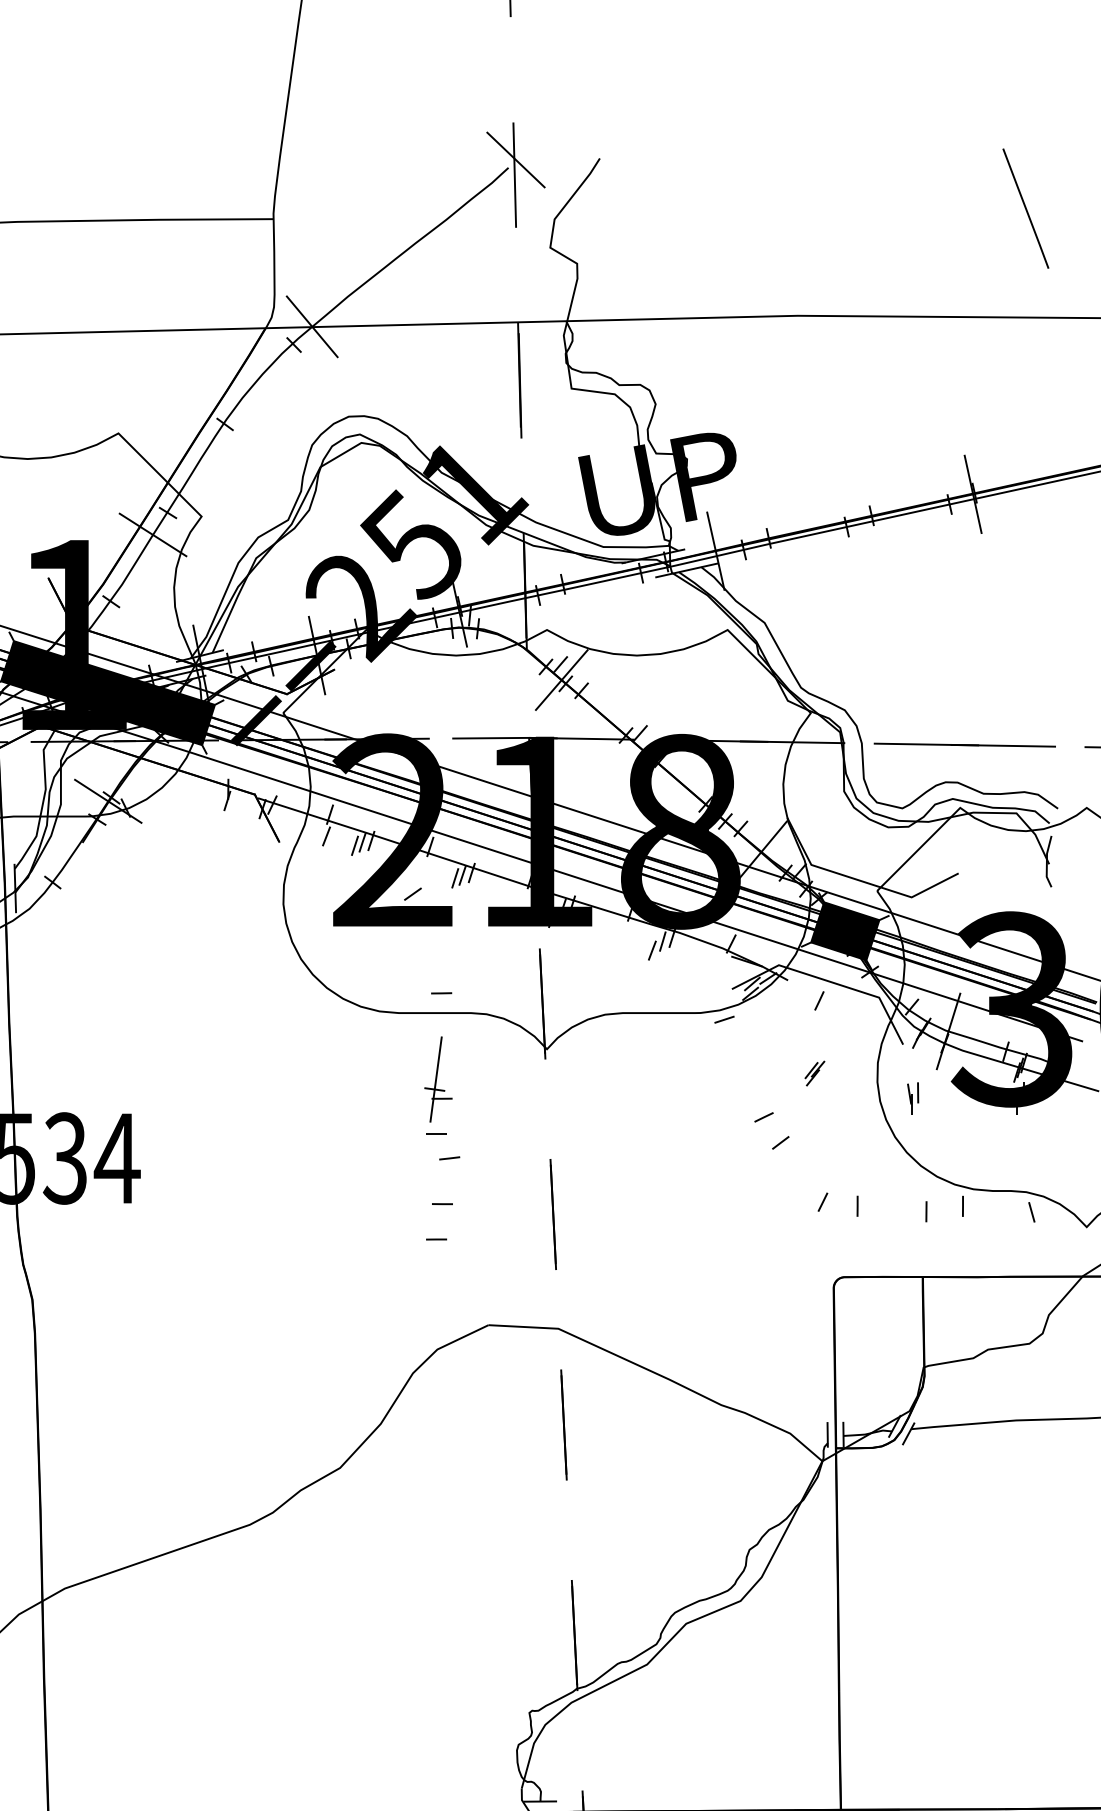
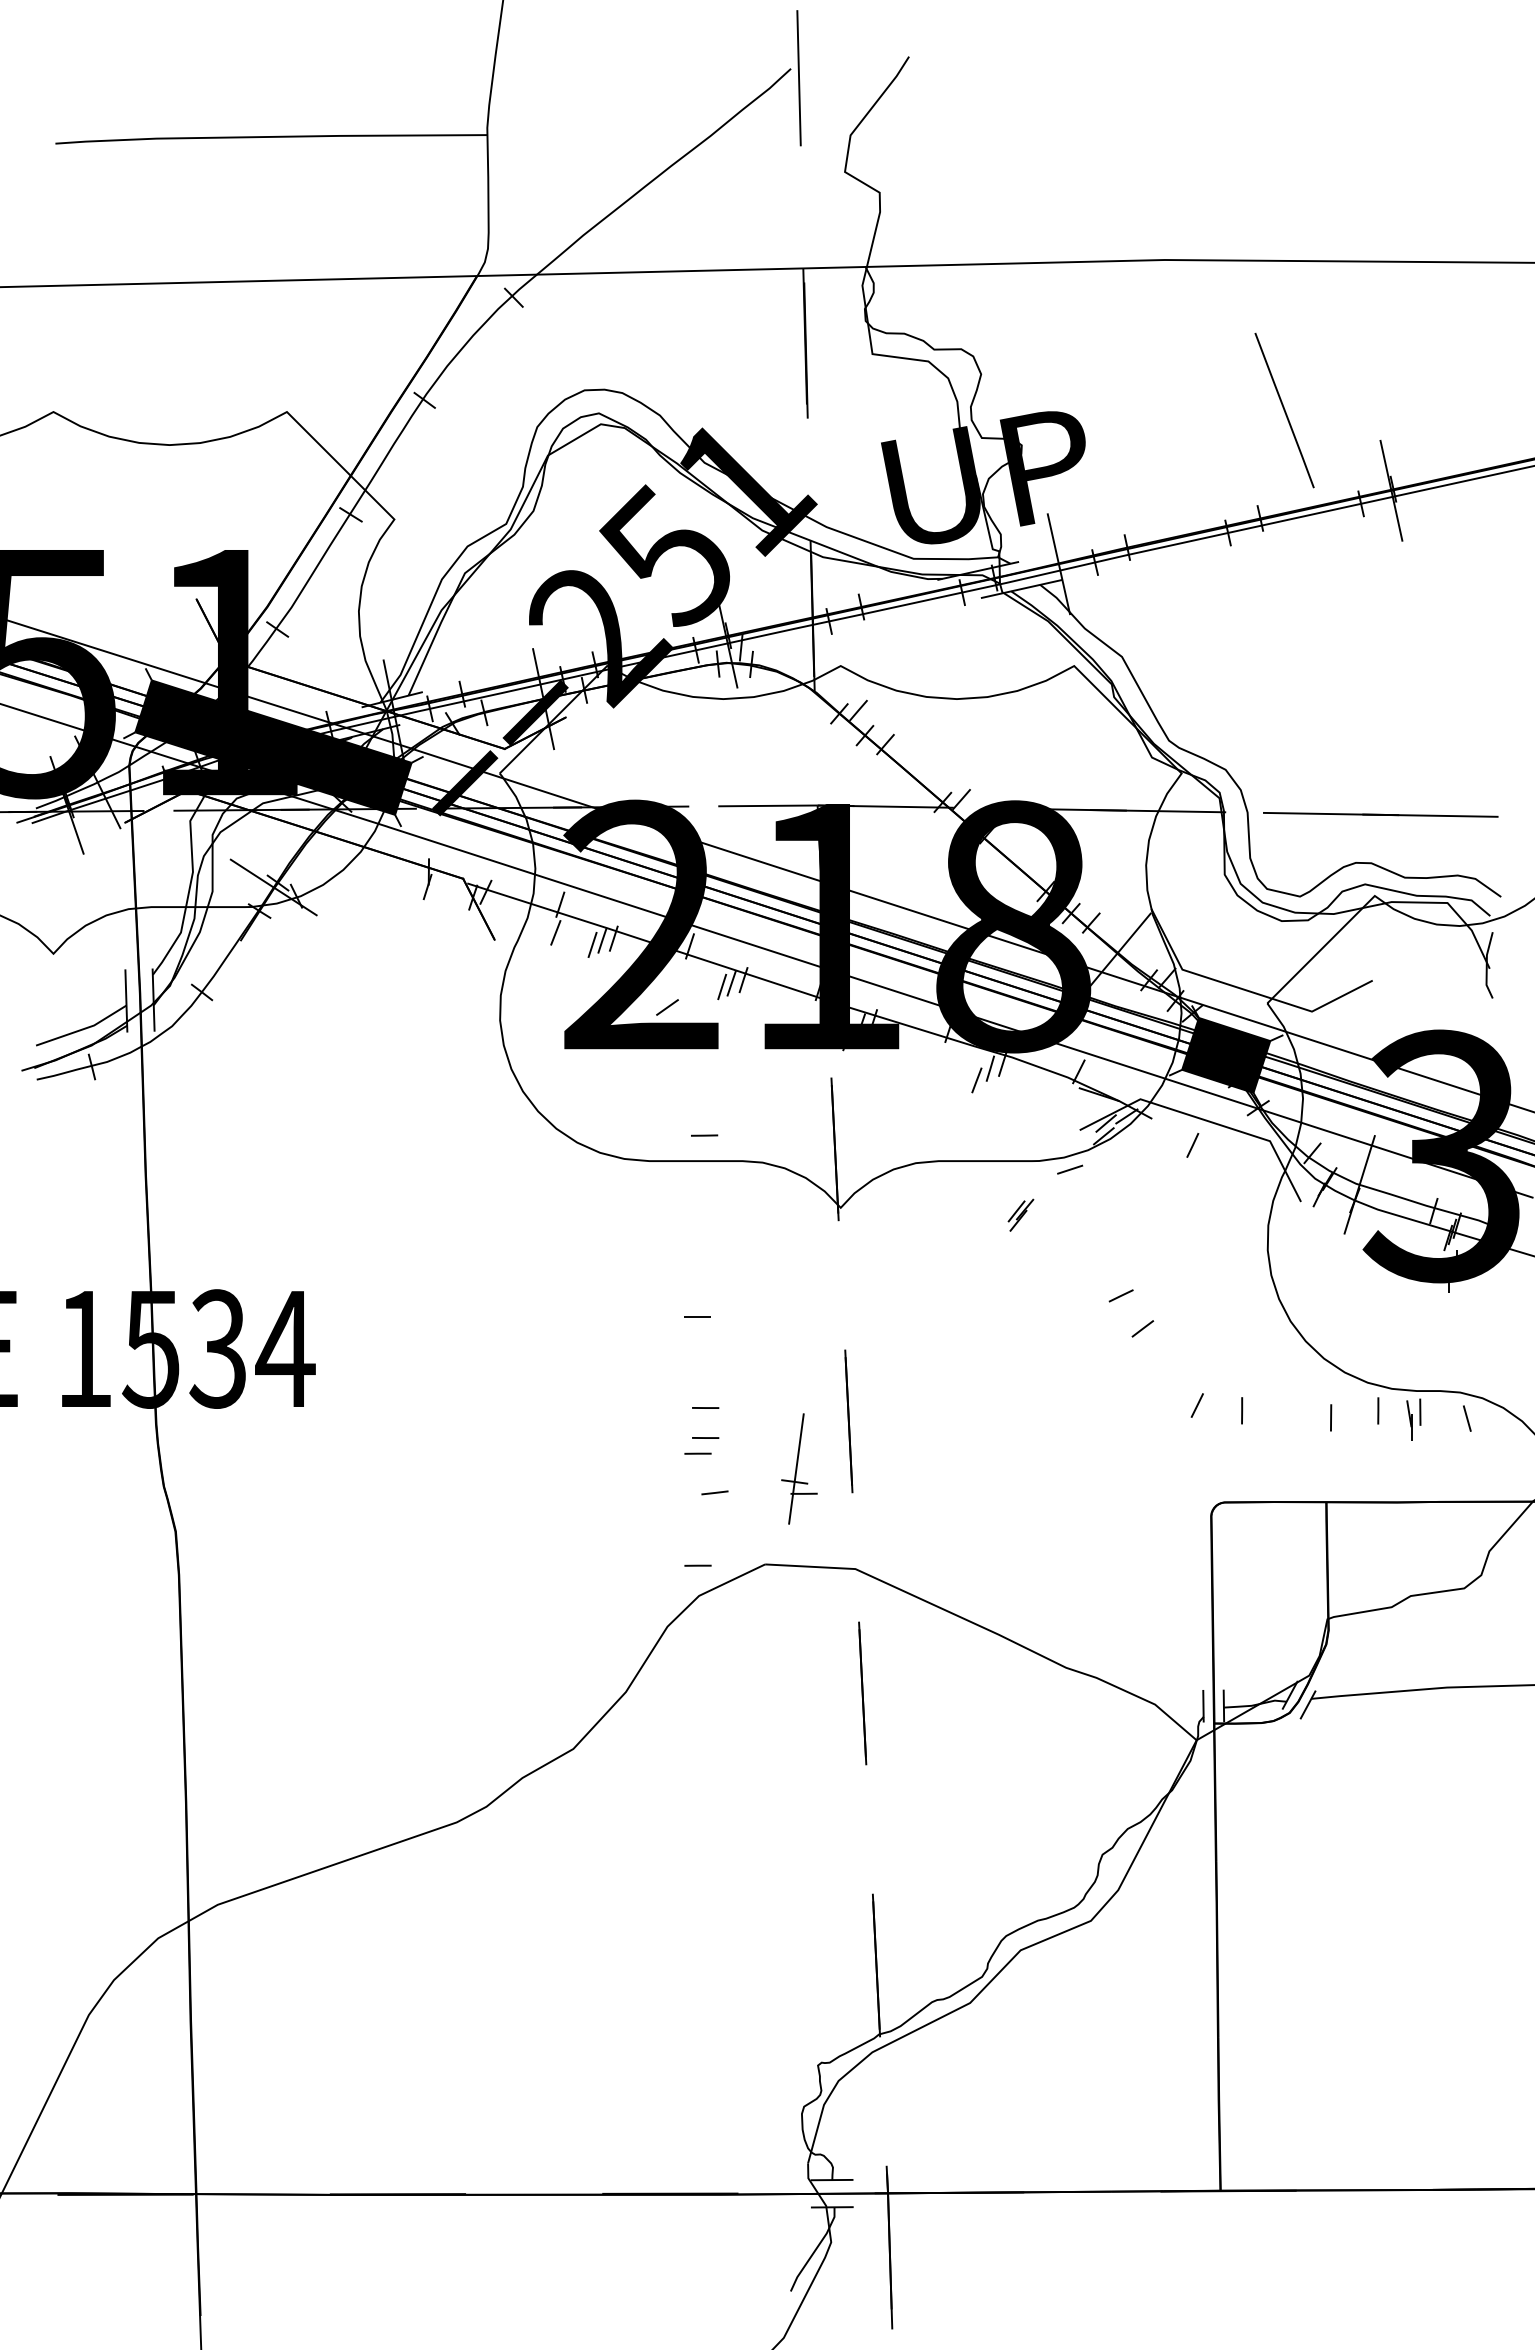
line: (515, 159) -> (800, 58), removed
line: (1025, 208) -> (1284, 410), moved
line: (312, 327) -> (537, 274), removed
line: (152, 534) -> (331, 542), removed
line: (561, 679) -> (859, 730), removed
part: (814, 1072) -> (1020, 1214), moved
part: (438, 1079) -> (799, 1468), moved
part: (912, 1098) -> (1413, 1419), moved
line: (449, 1158) -> (714, 1492), moved
line: (442, 1226) -> (705, 1437), added
line: (436, 1325) -> (697, 1565), added

